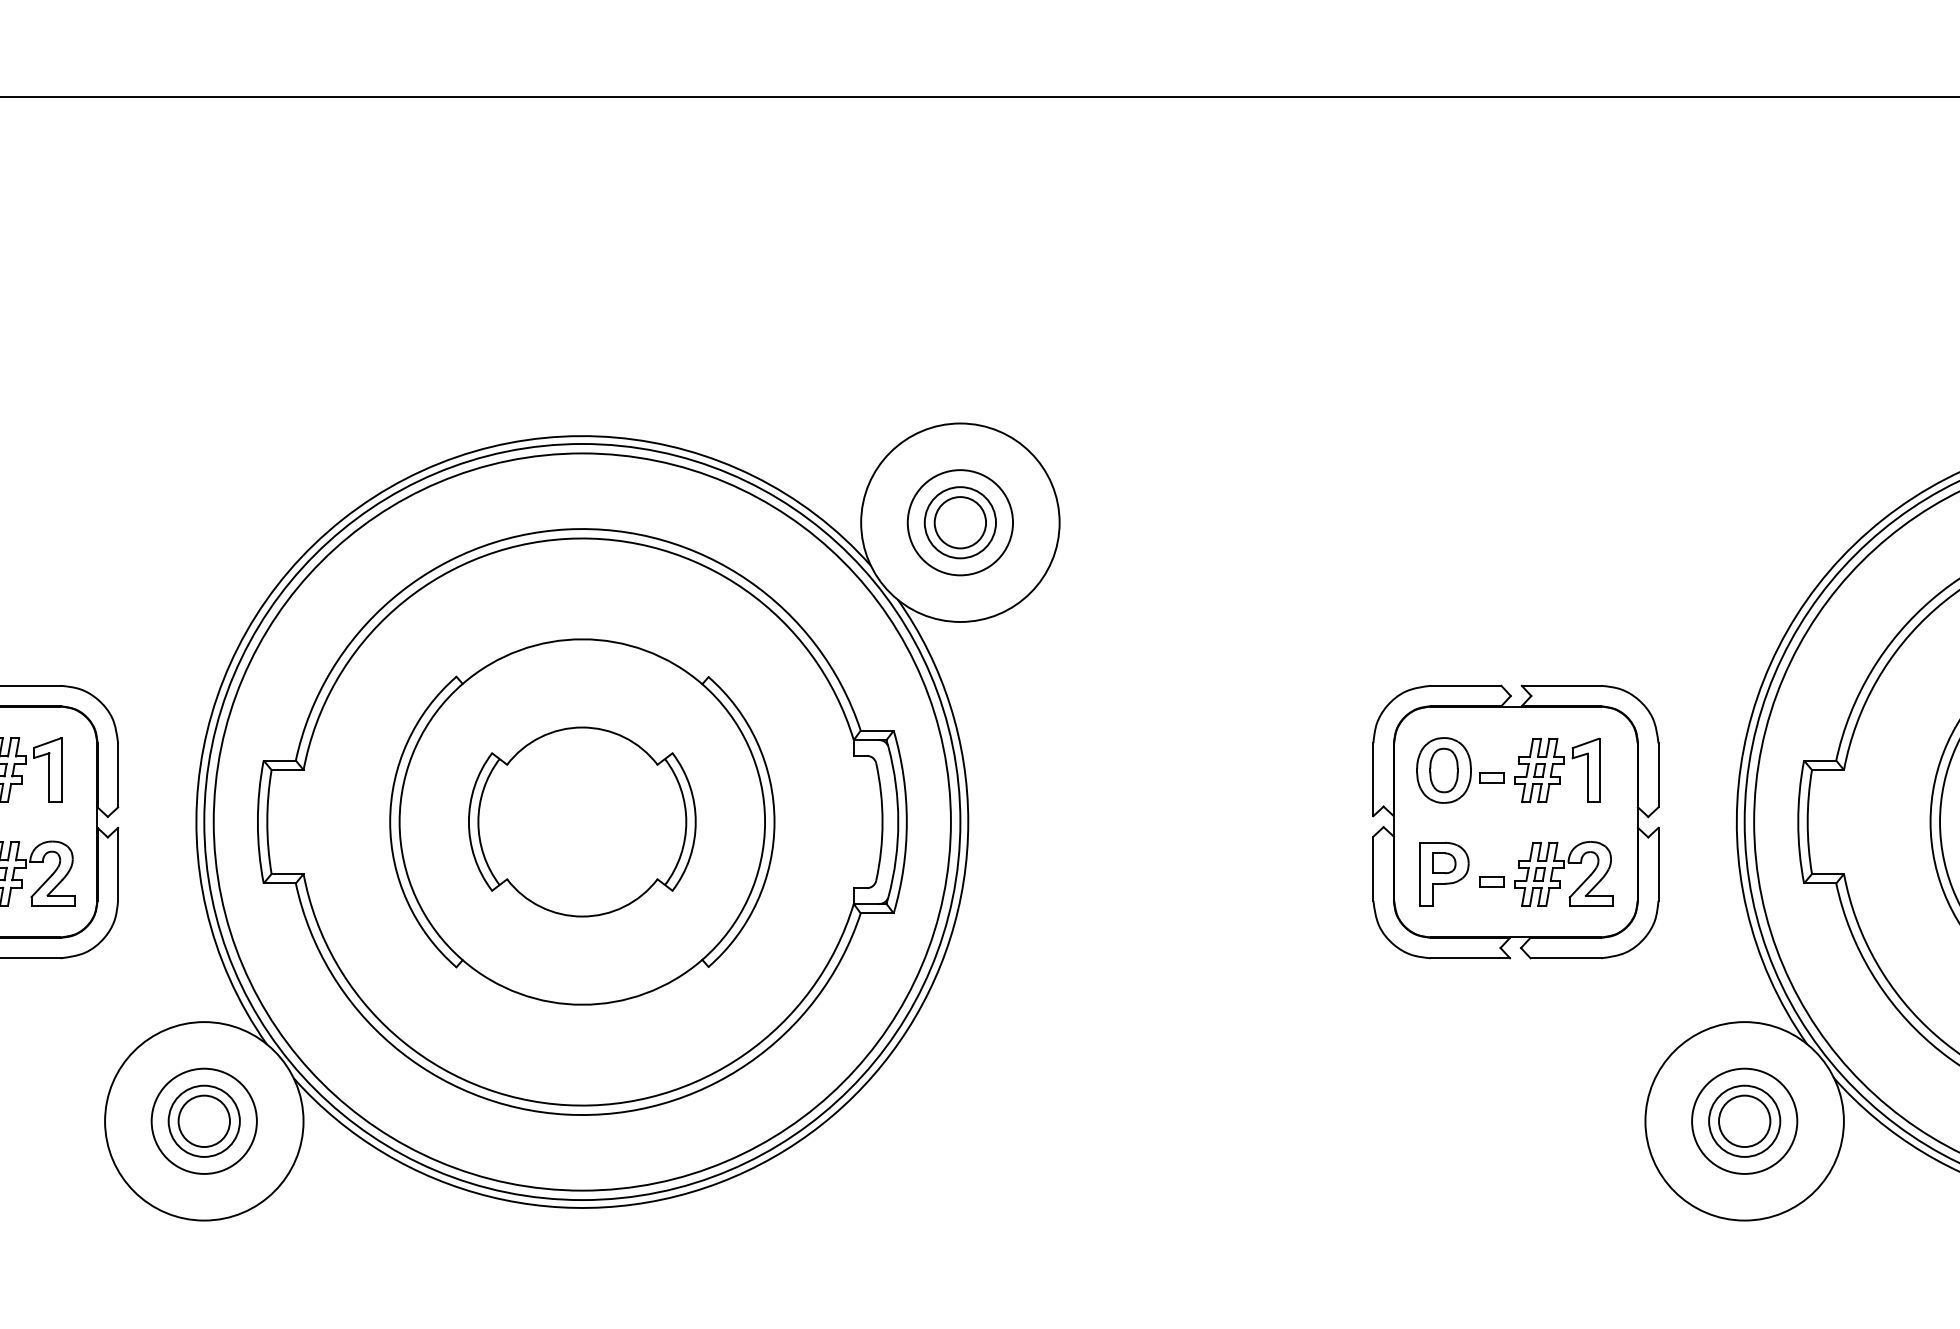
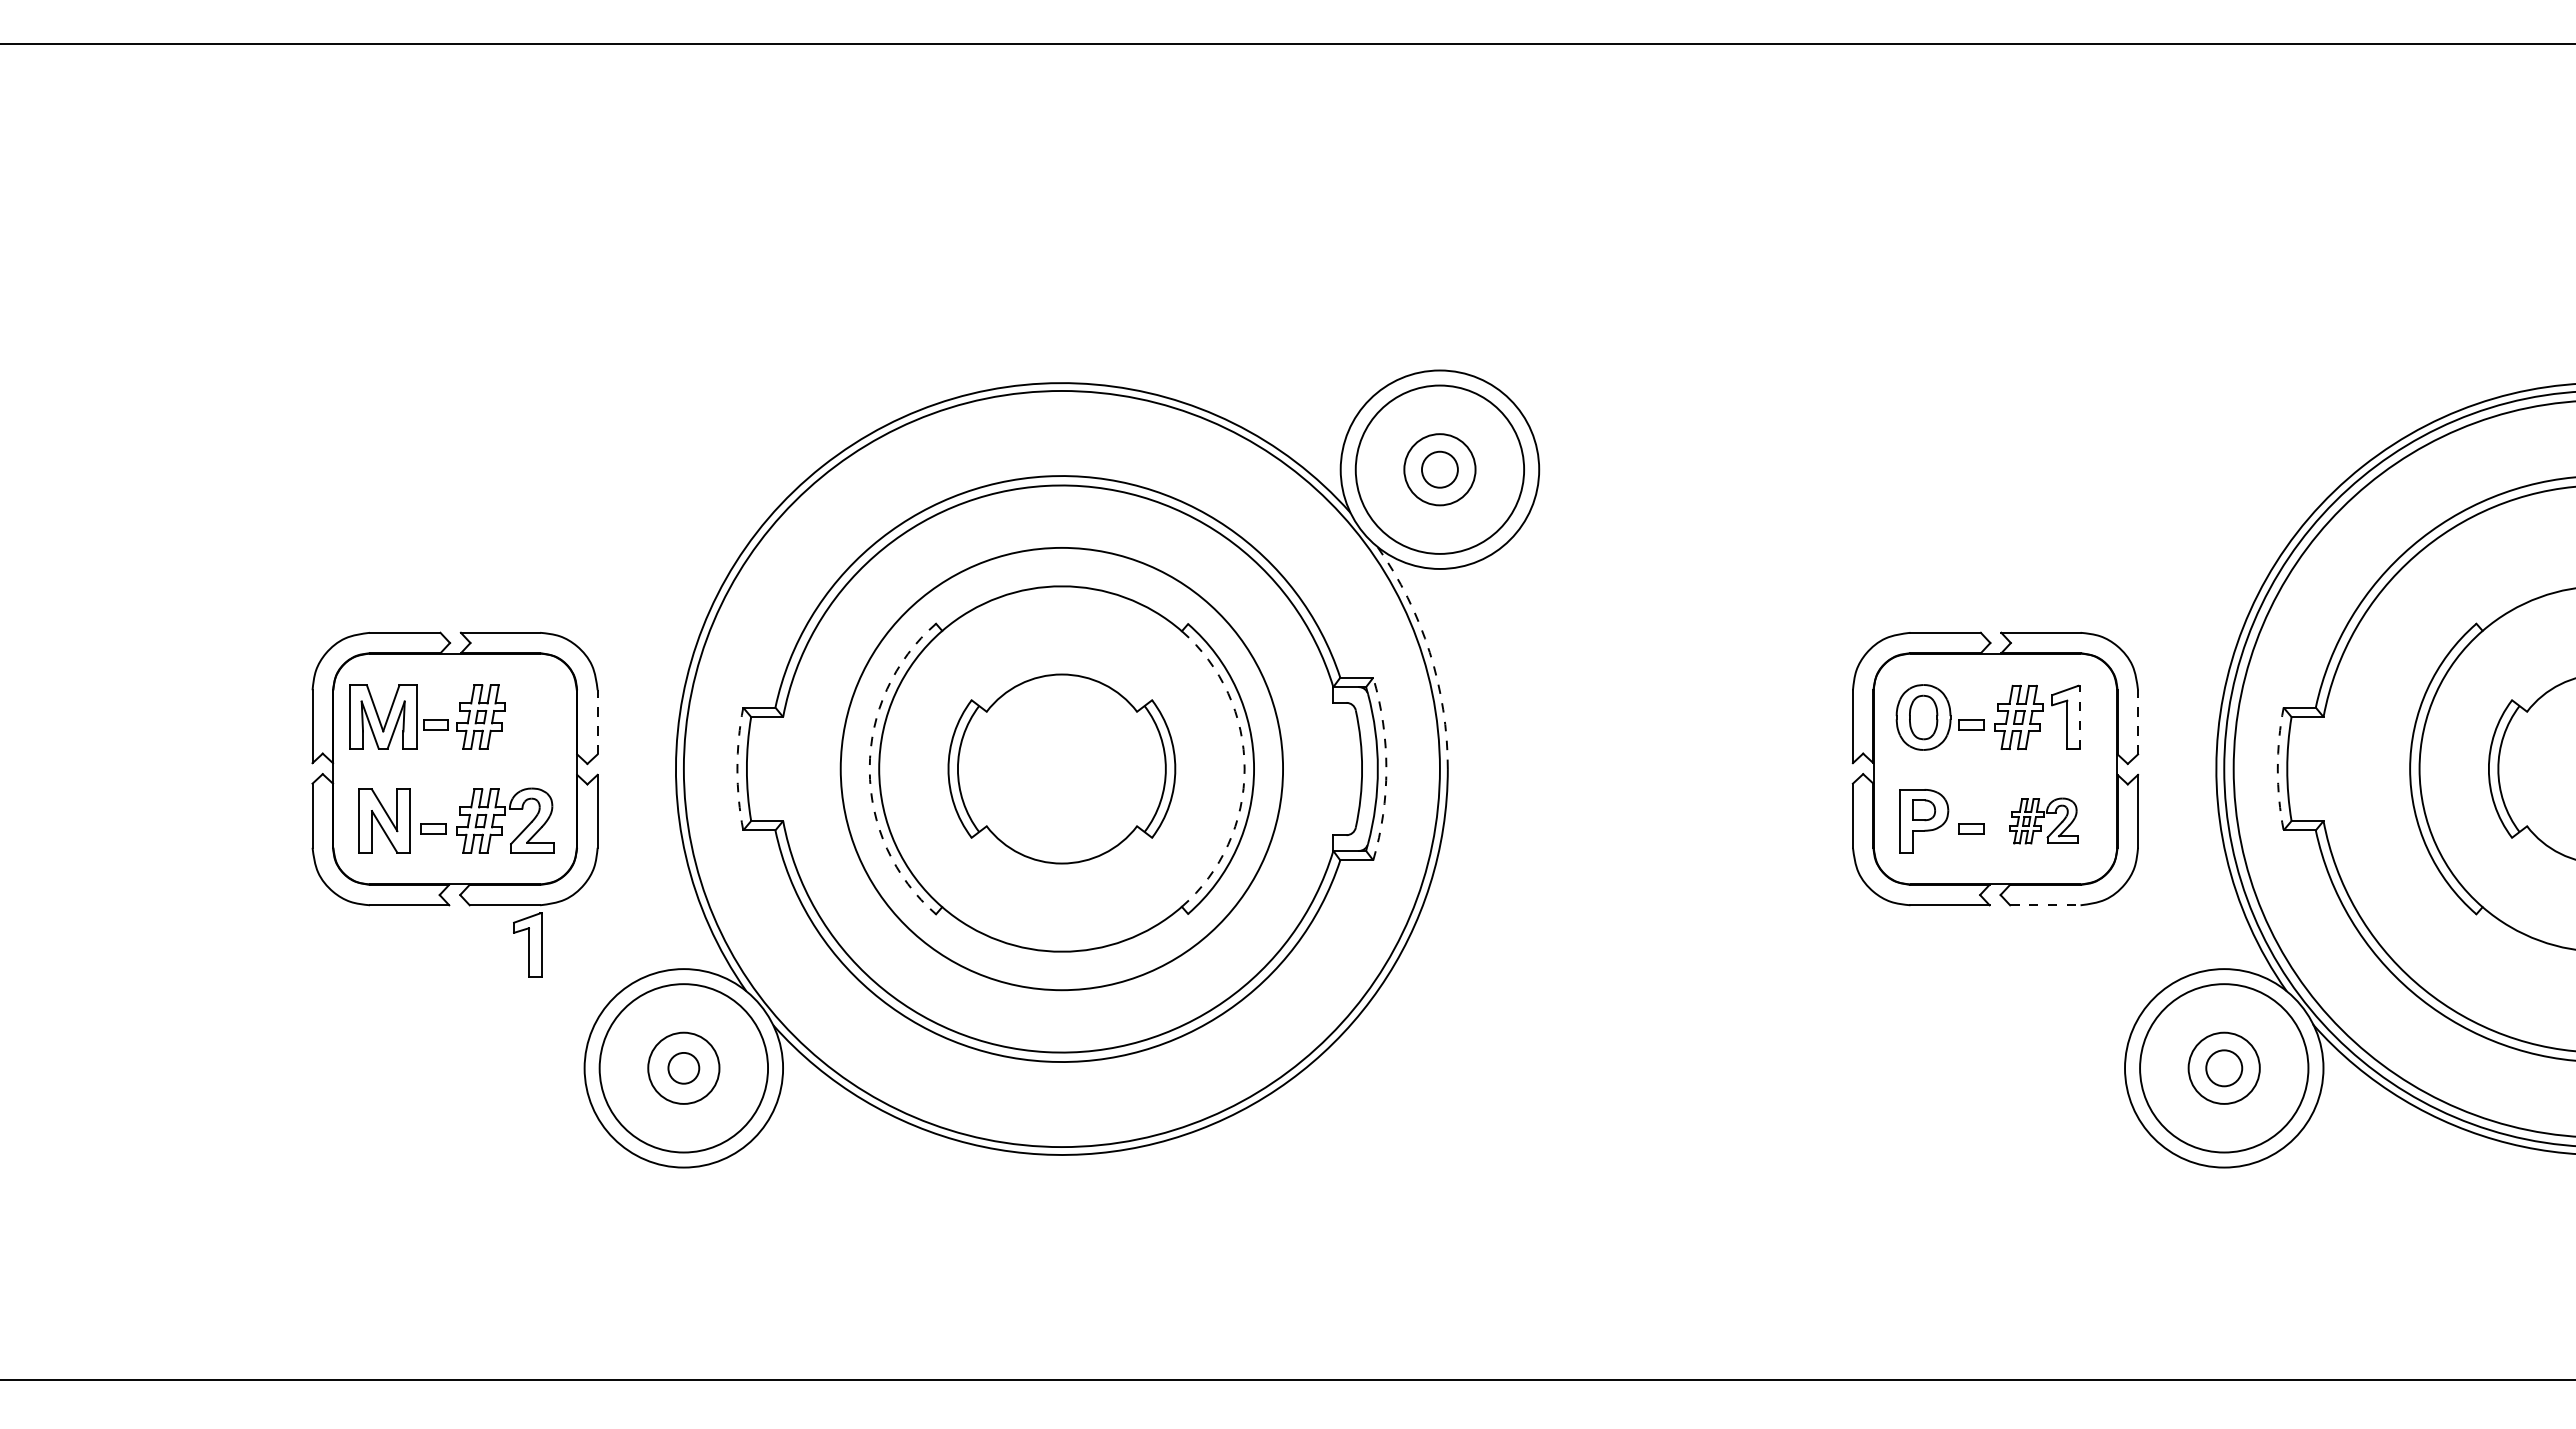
circle: (959, 522) -> (1439, 469), size x0.7
circle: (959, 522) -> (1439, 469), size x1.6
arc: (949, 705) -> (1429, 652), solid -> dashed
part: (47, 769) -> (527, 944), moved
line: (1599, 770) -> (2079, 717), solid -> dashed
line: (117, 774) -> (597, 721), solid -> dashed
line: (1658, 774) -> (2138, 721), solid -> dashed
circle: (581, 821) -> (1061, 768), size x0.6
arc: (257, 822) -> (737, 769), solid -> dashed
arc: (389, 822) -> (869, 769), solid -> dashed
arc: (764, 822) -> (1244, 769), solid -> dashed
arc: (906, 822) -> (1386, 769), solid -> dashed
arc: (1797, 822) -> (2277, 769), solid -> dashed
part: (1563, 873) -> (2043, 820), size x0.7
line: (1565, 958) -> (2045, 905), solid -> dashed
circle: (203, 1120) -> (683, 1067), size x1.6
circle: (1743, 1120) -> (2223, 1067), size x1.6
circle: (203, 1121) -> (683, 1068), size x0.6
circle: (1743, 1121) -> (2223, 1068), size x0.7

